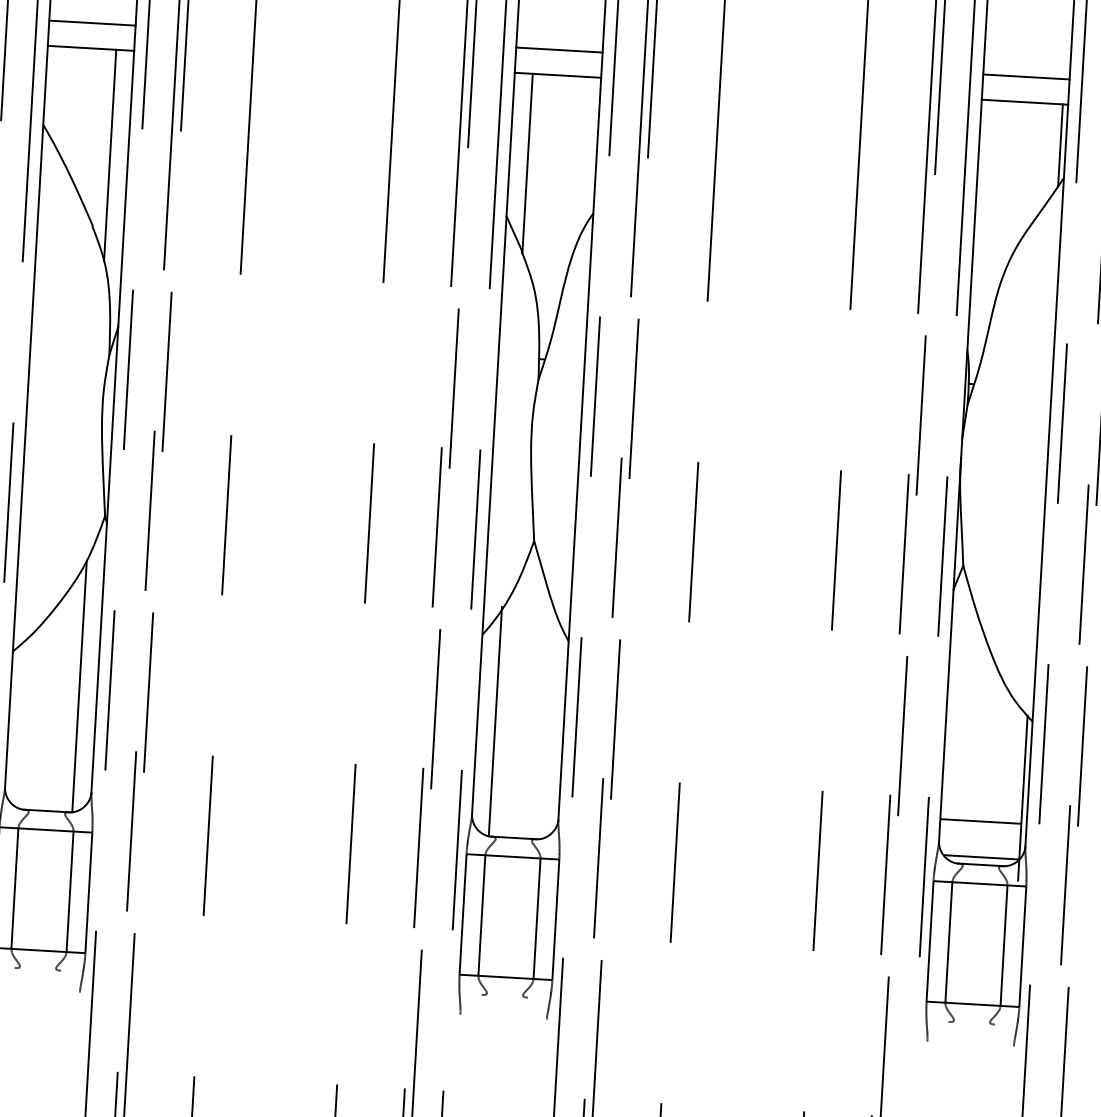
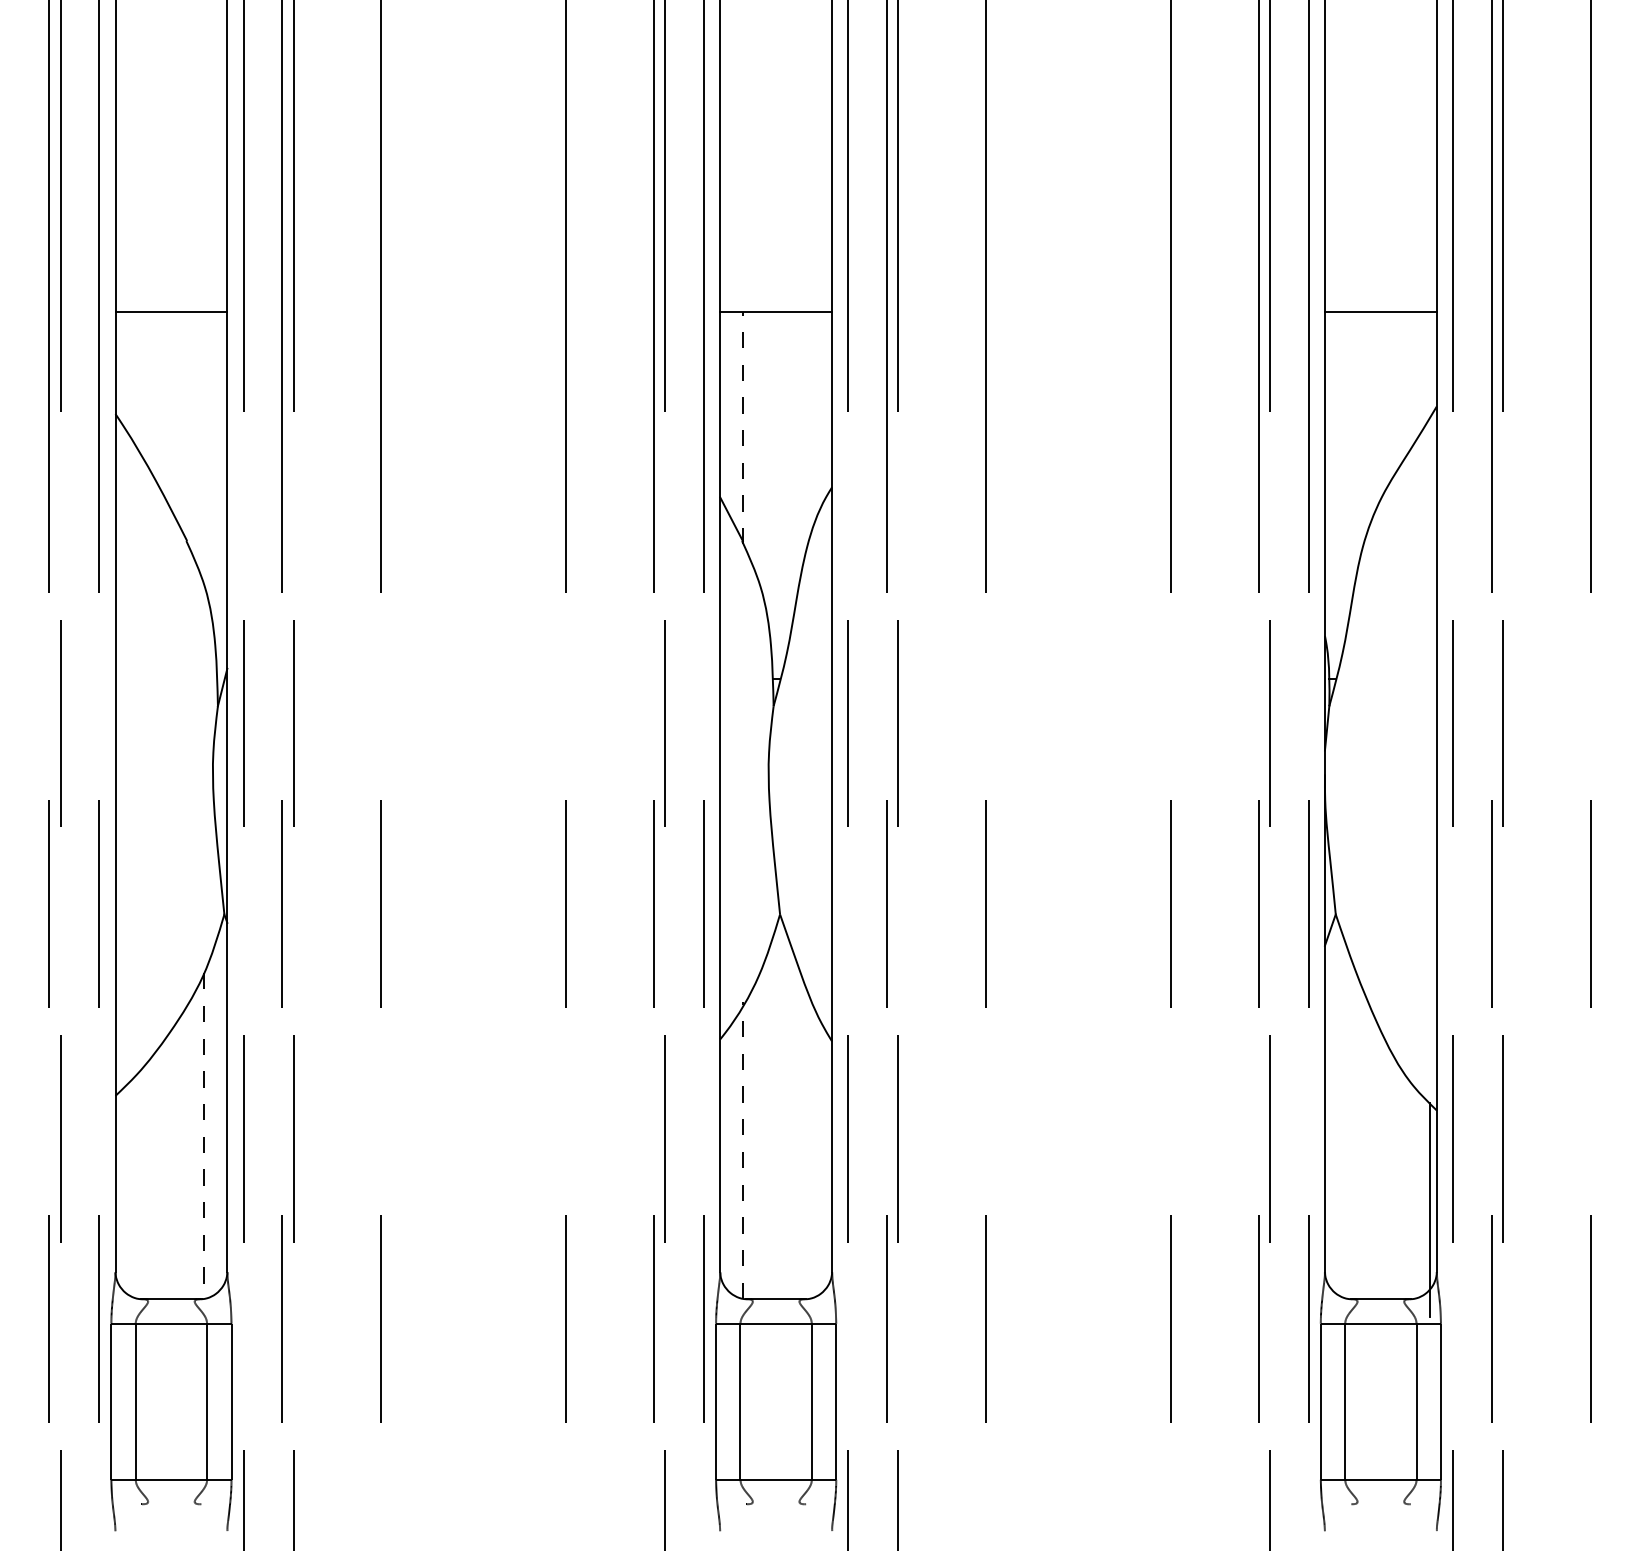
line: (92, 22) -> (171, 278), removed
line: (559, 49) -> (776, 278), removed
line: (1026, 76) -> (1380, 278), removed
line: (1060, 145) -> (1429, 364), removed
line: (110, 155) -> (204, 448), removed
line: (527, 163) -> (743, 427), solid -> dashed
line: (79, 686) -> (204, 1136), solid -> dashed
line: (495, 721) -> (743, 1150), solid -> dashed
line: (980, 821) -> (1376, 1243), removed
line: (981, 857) -> (1380, 1289), removed

